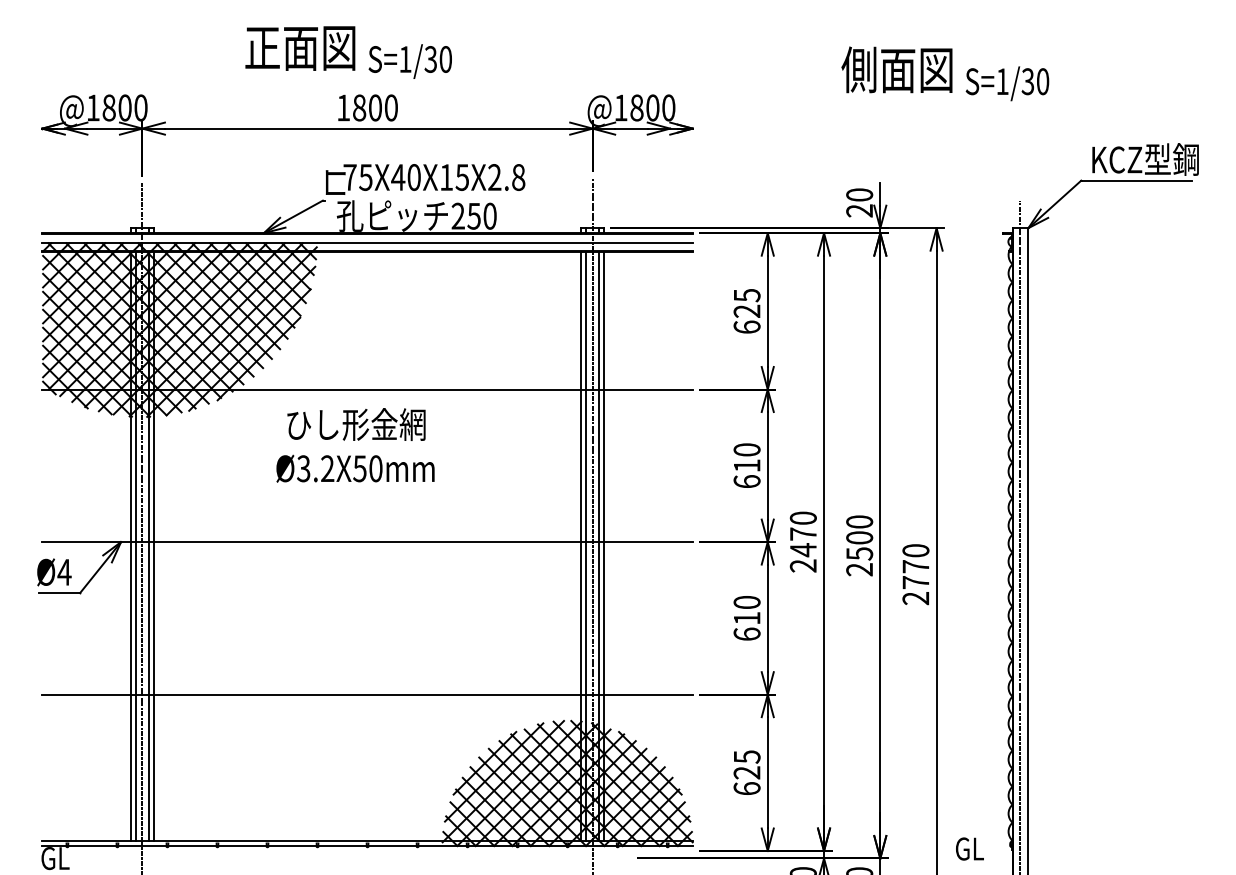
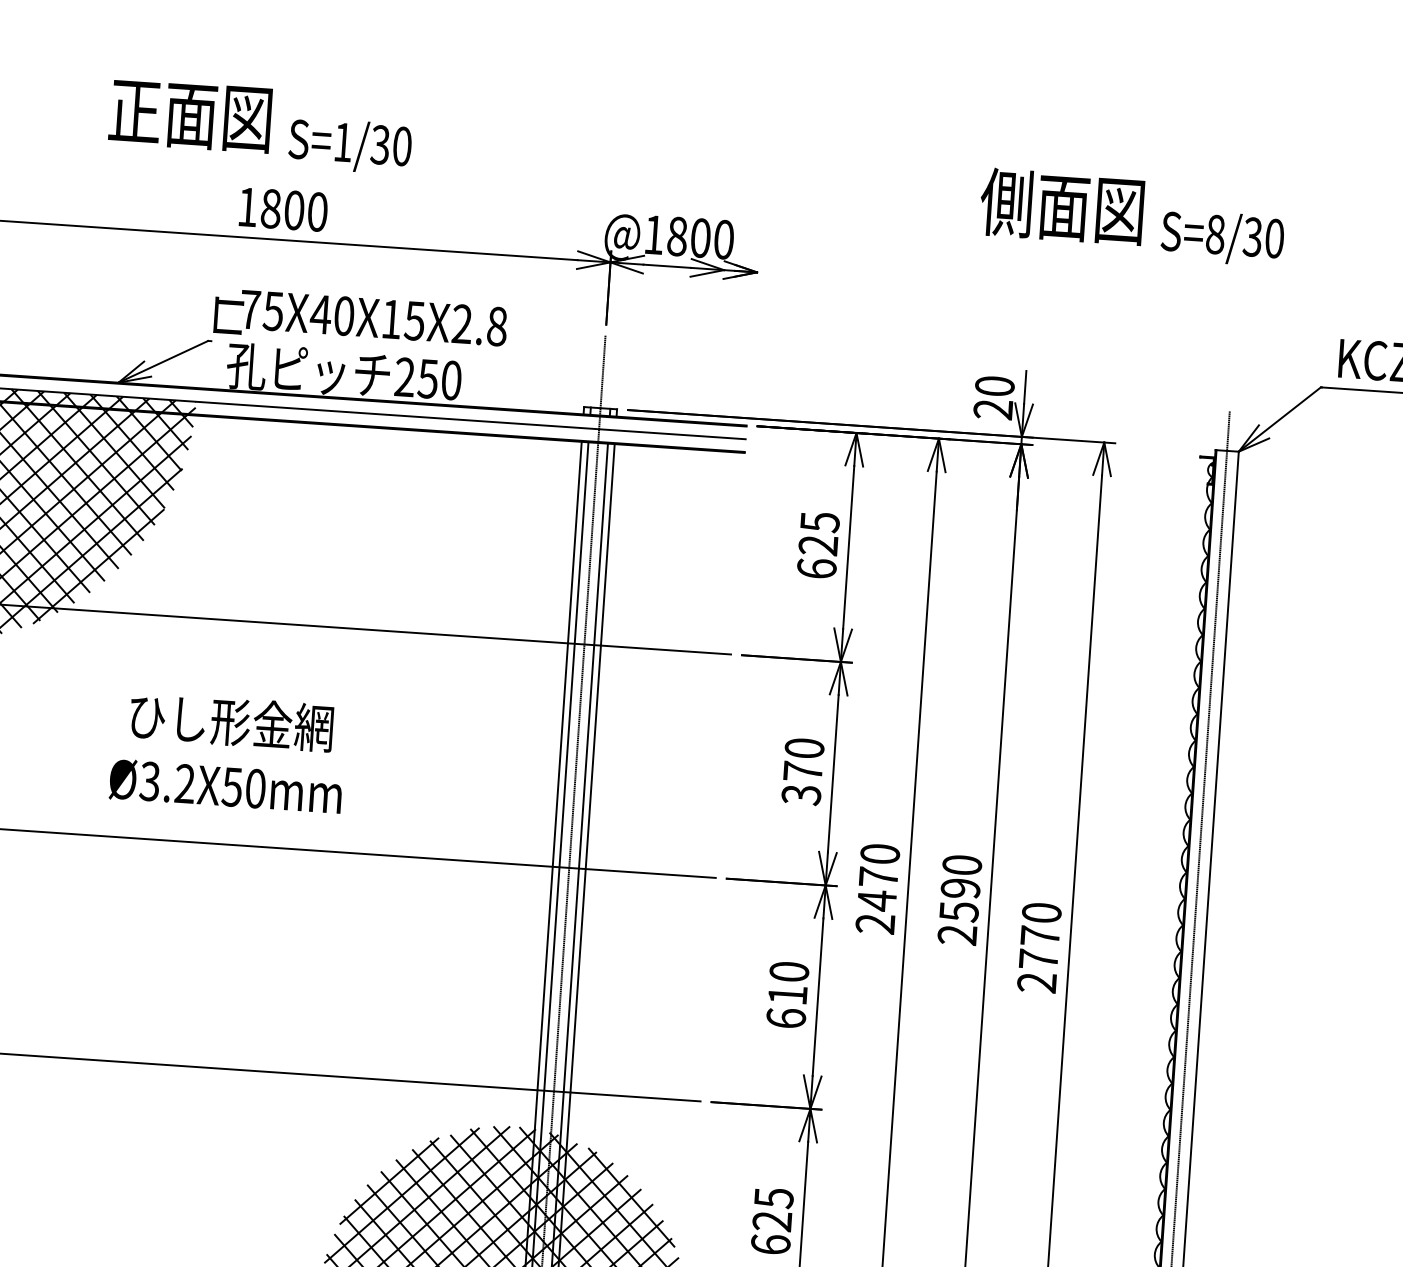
text: (1002, 81) -> (1215, 234), S=1/30 -> S=8/30
text: (355, 445) -> (228, 752), moved
text: (746, 473) -> (801, 782), 610 -> 370
text: (859, 537) -> (960, 887), 2500 -> 2590

